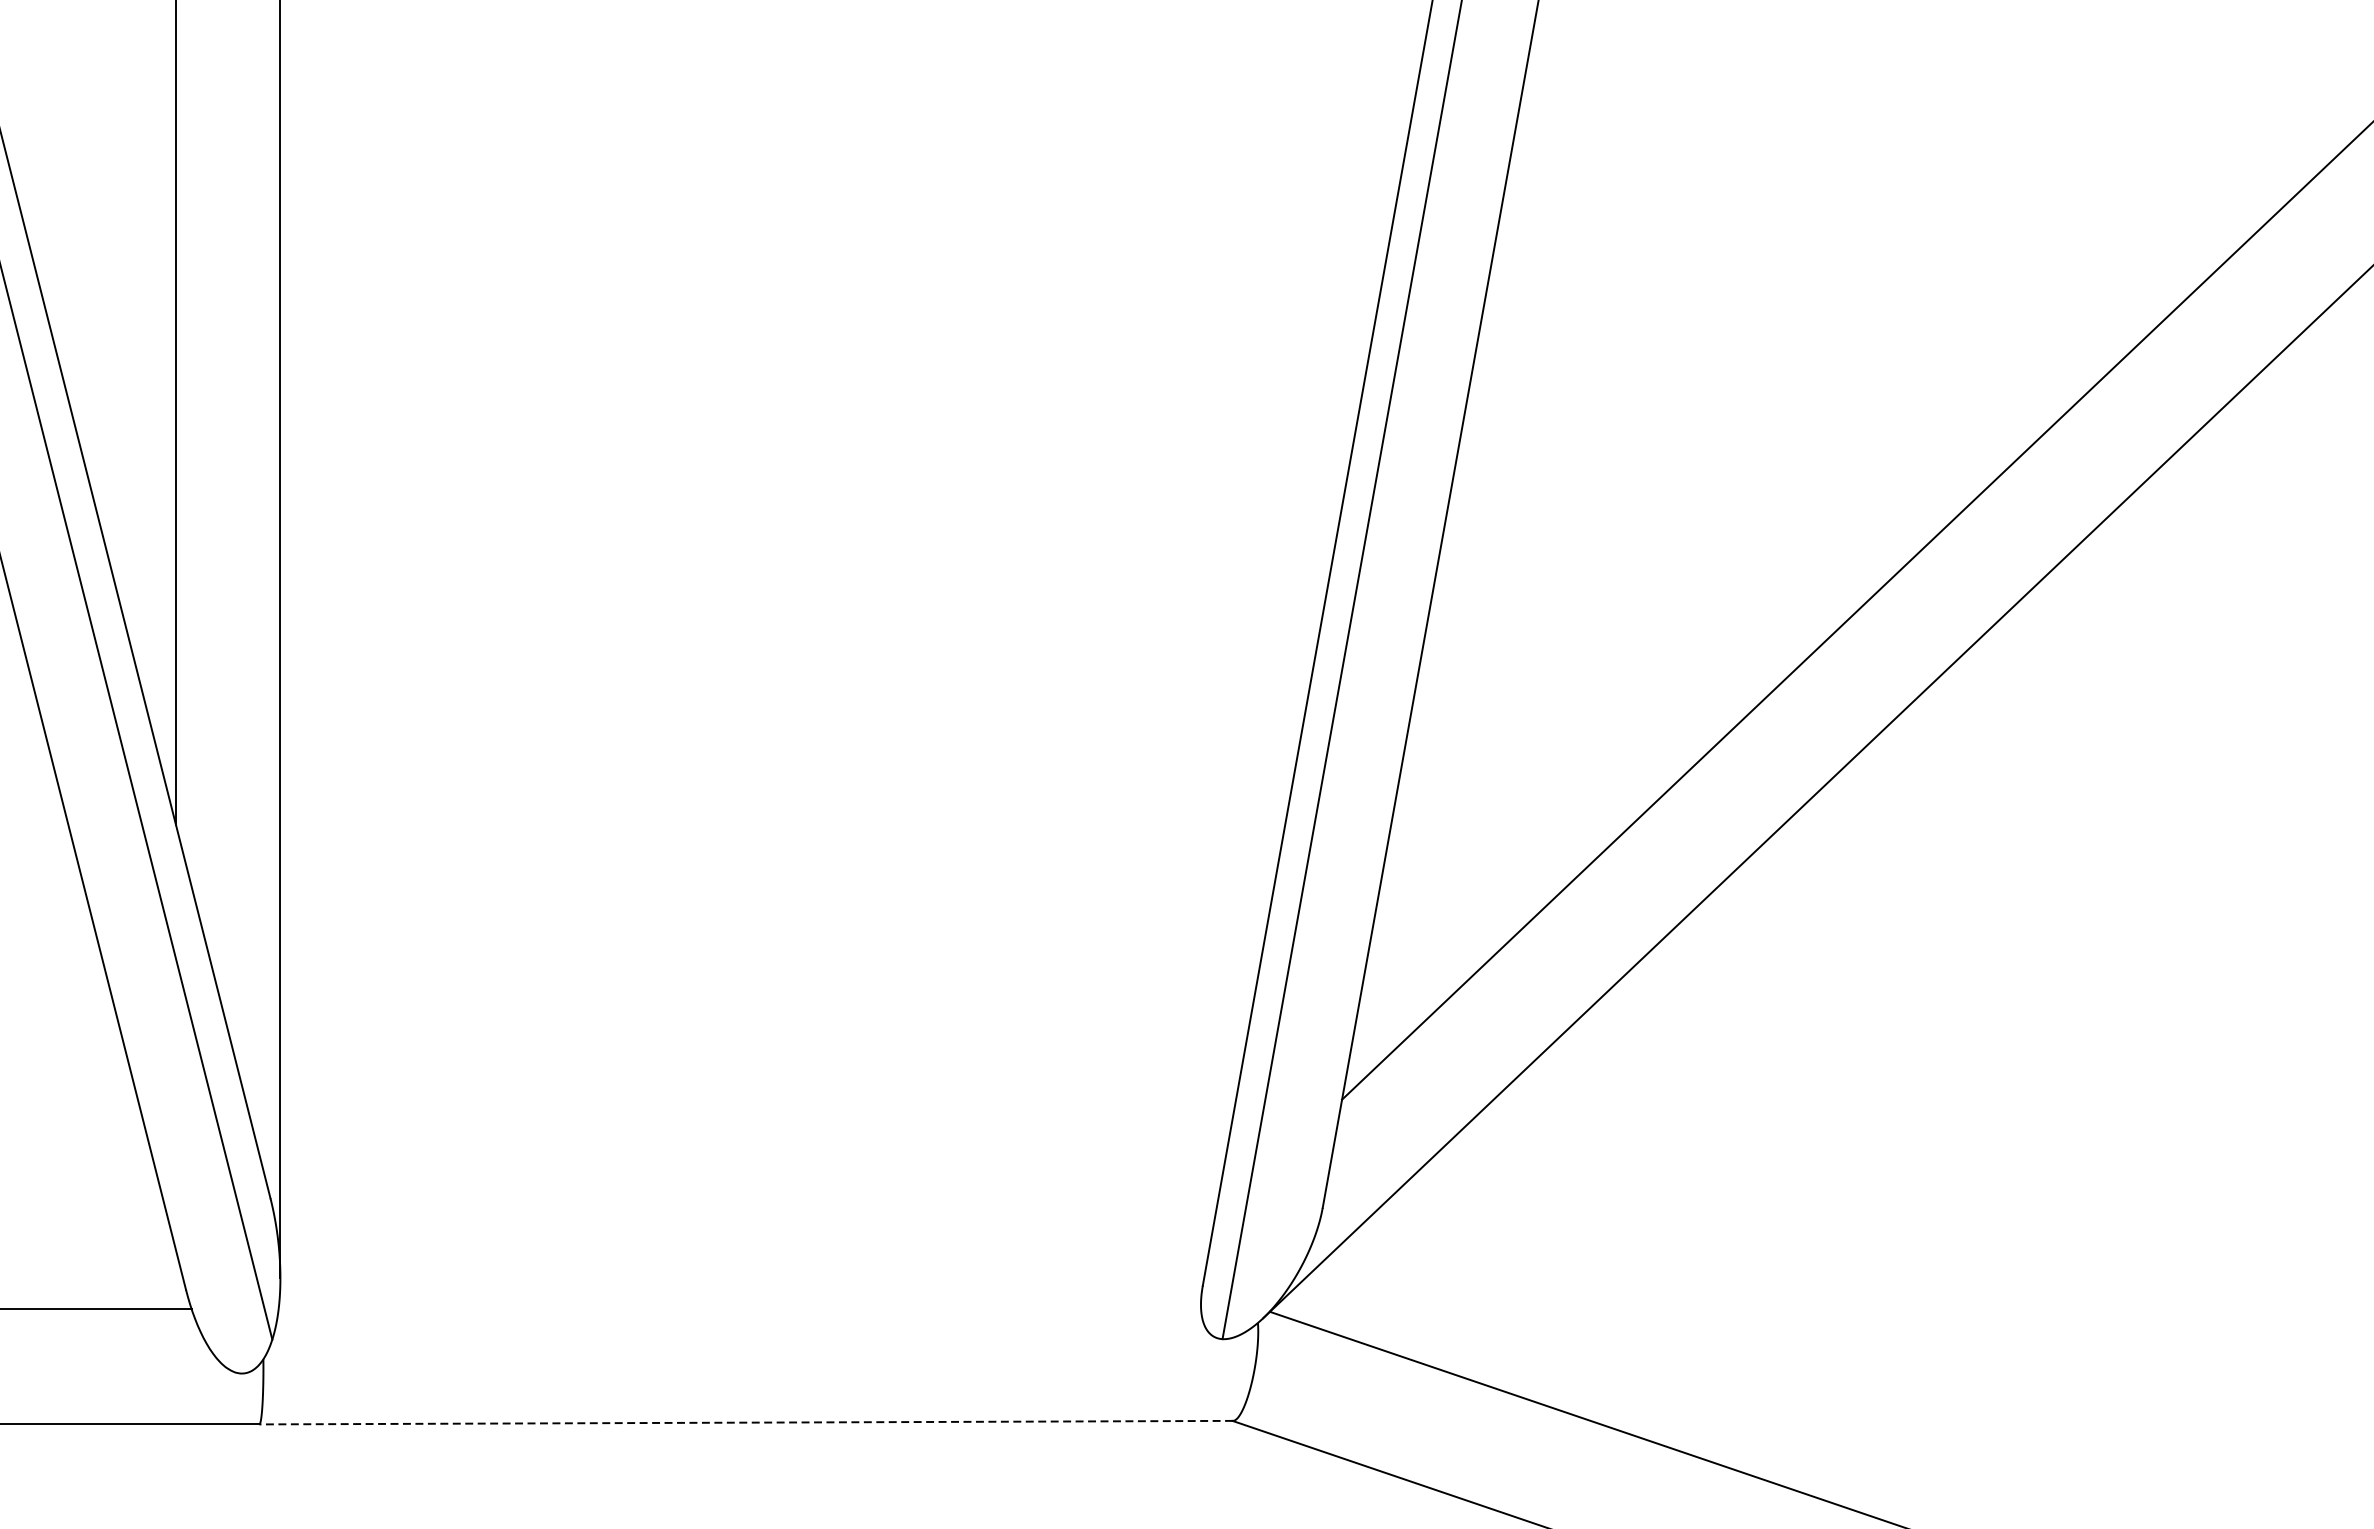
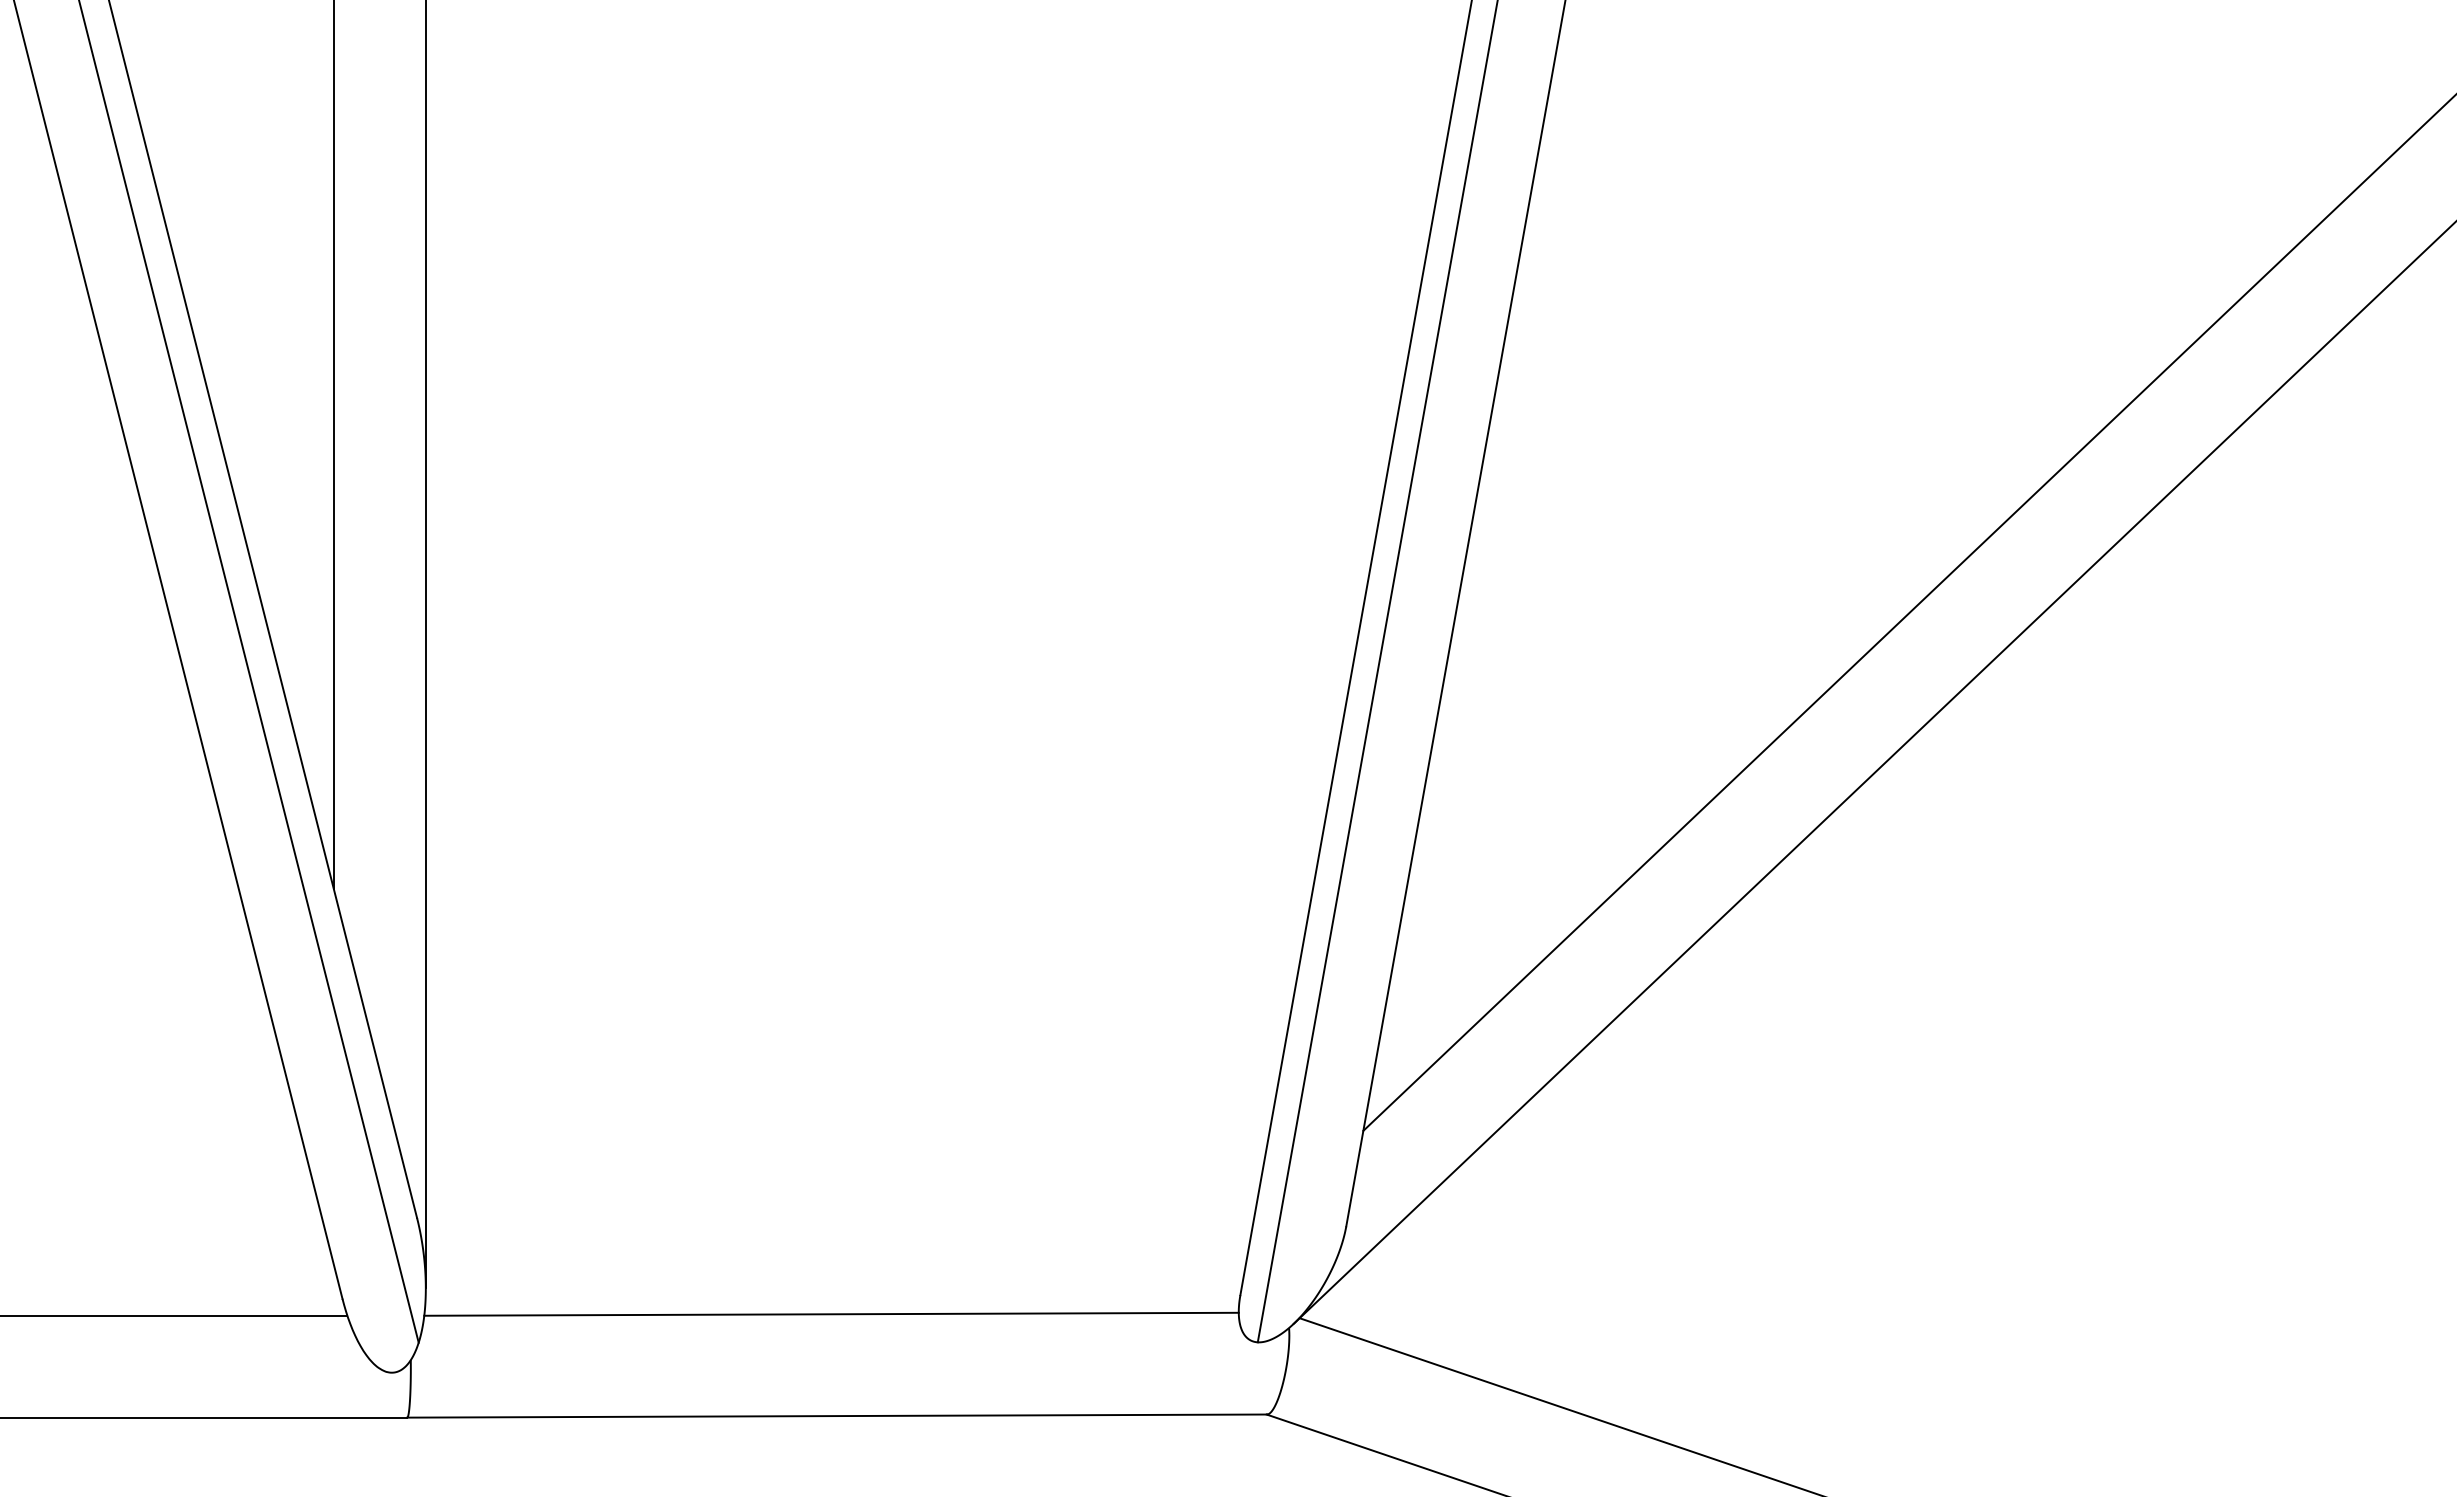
line: (739, 1306) -> (831, 1313), added
line: (746, 1423) -> (837, 1416), dashed -> solid

